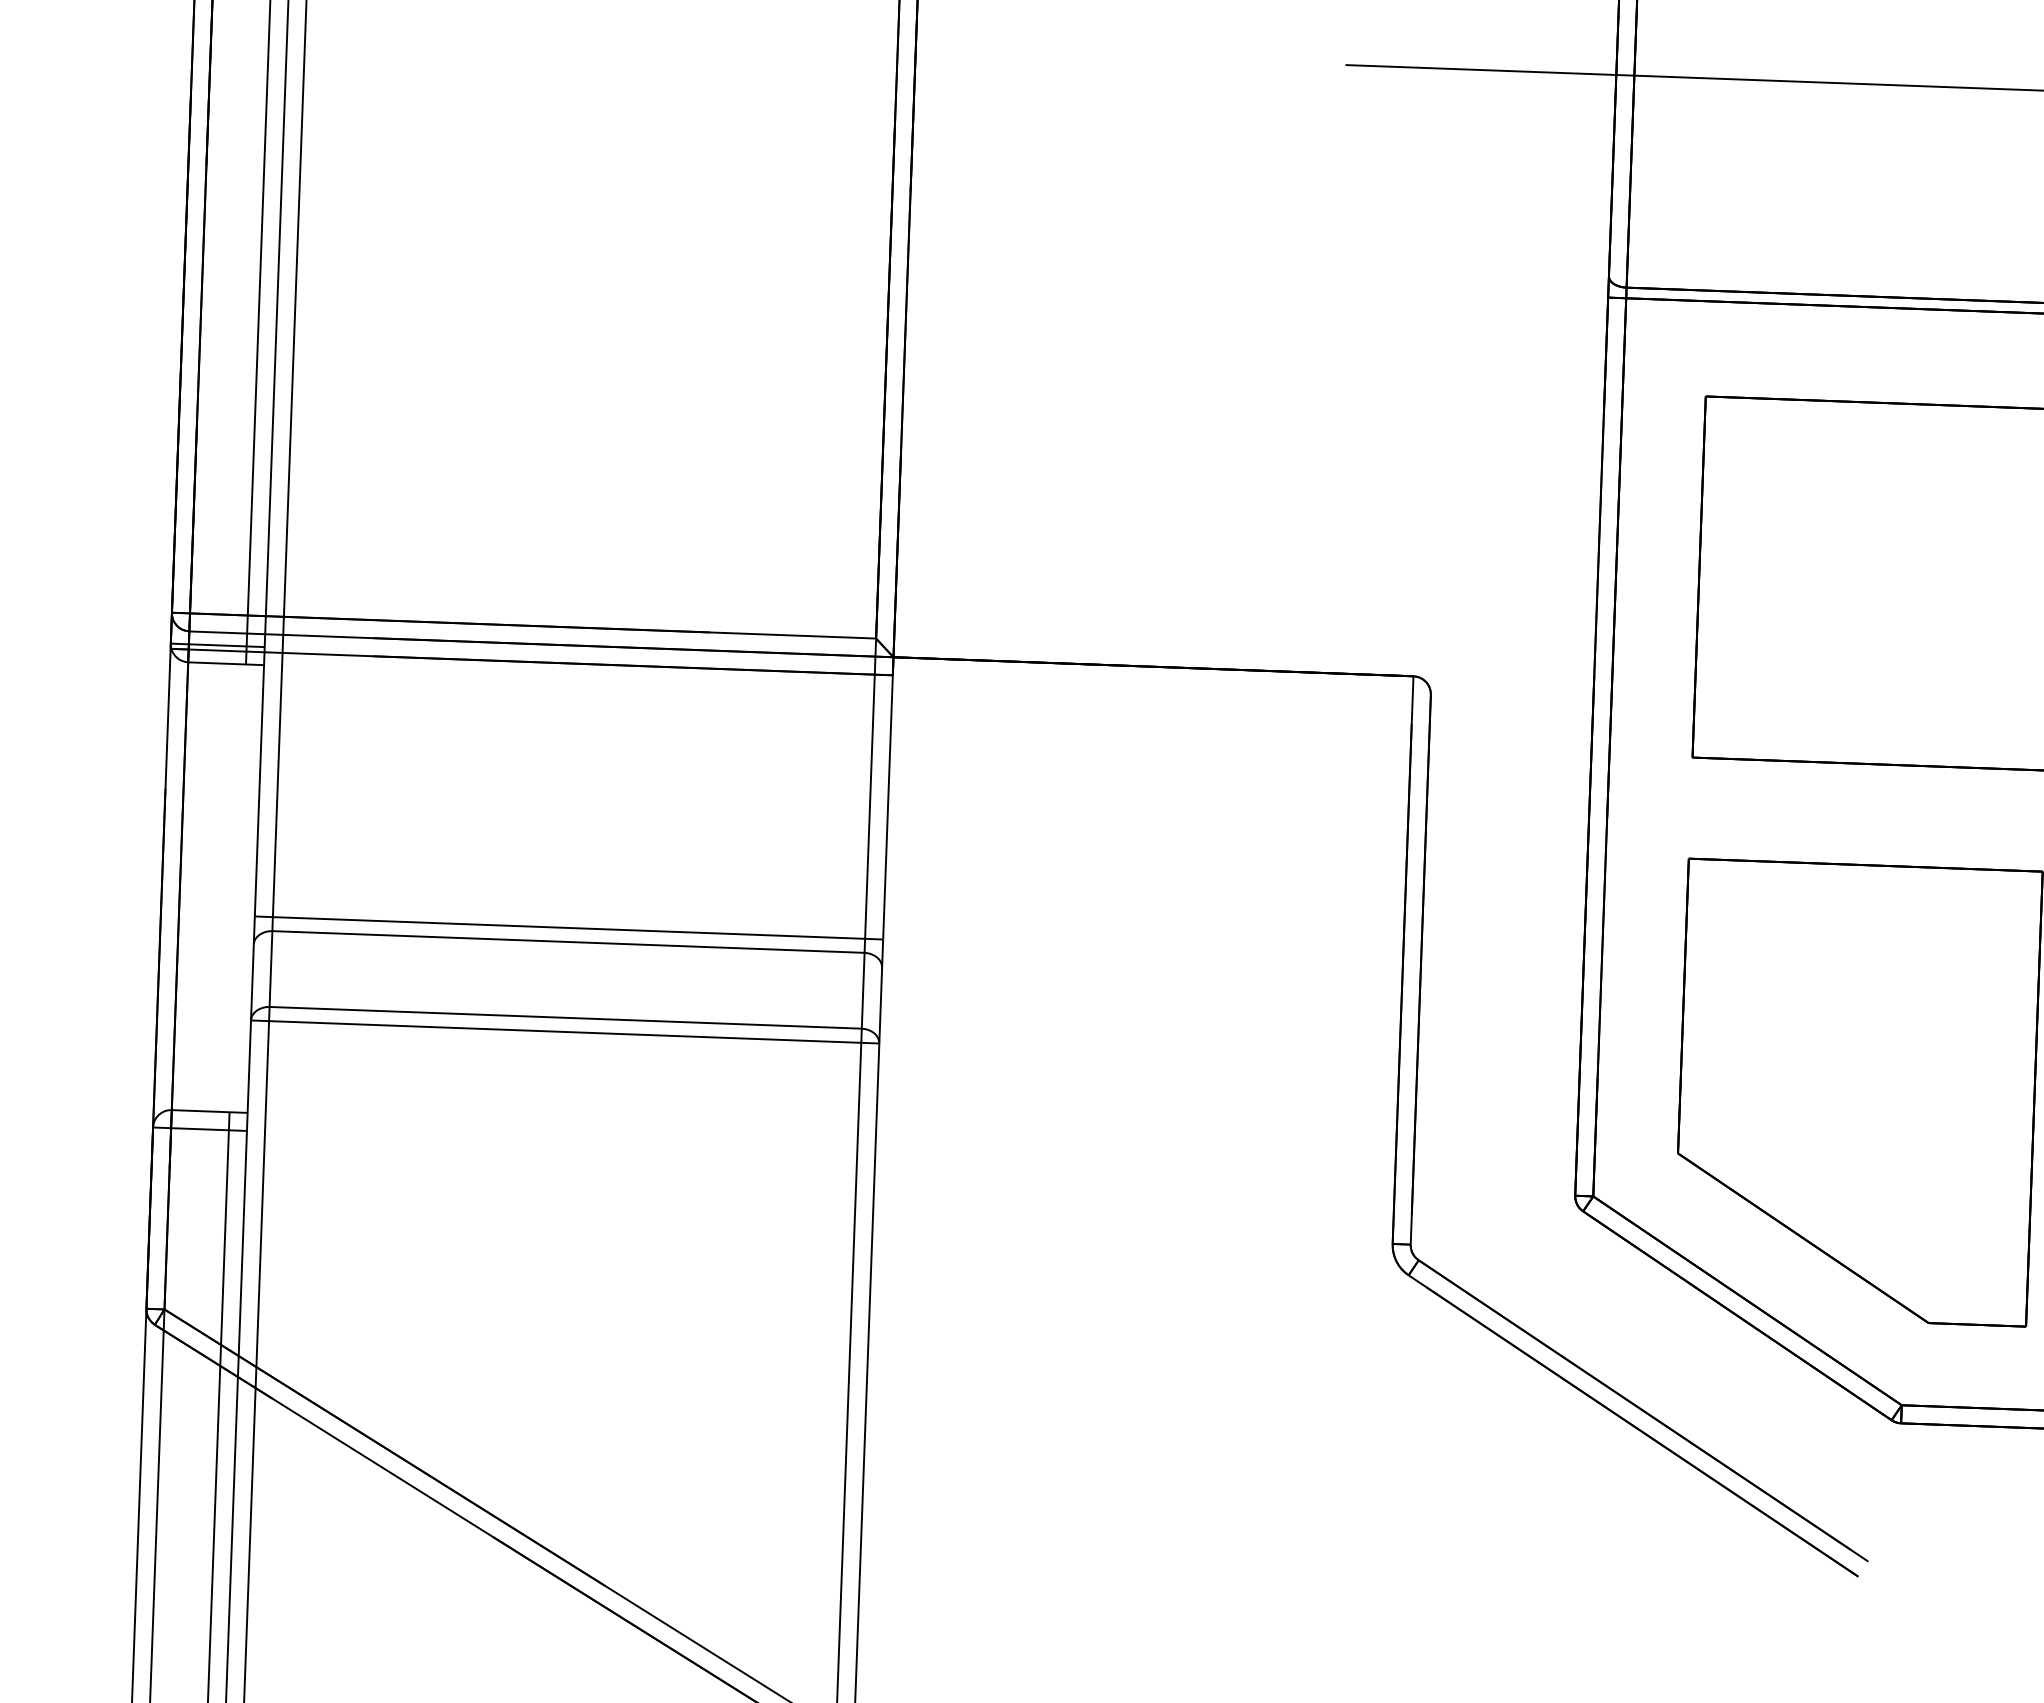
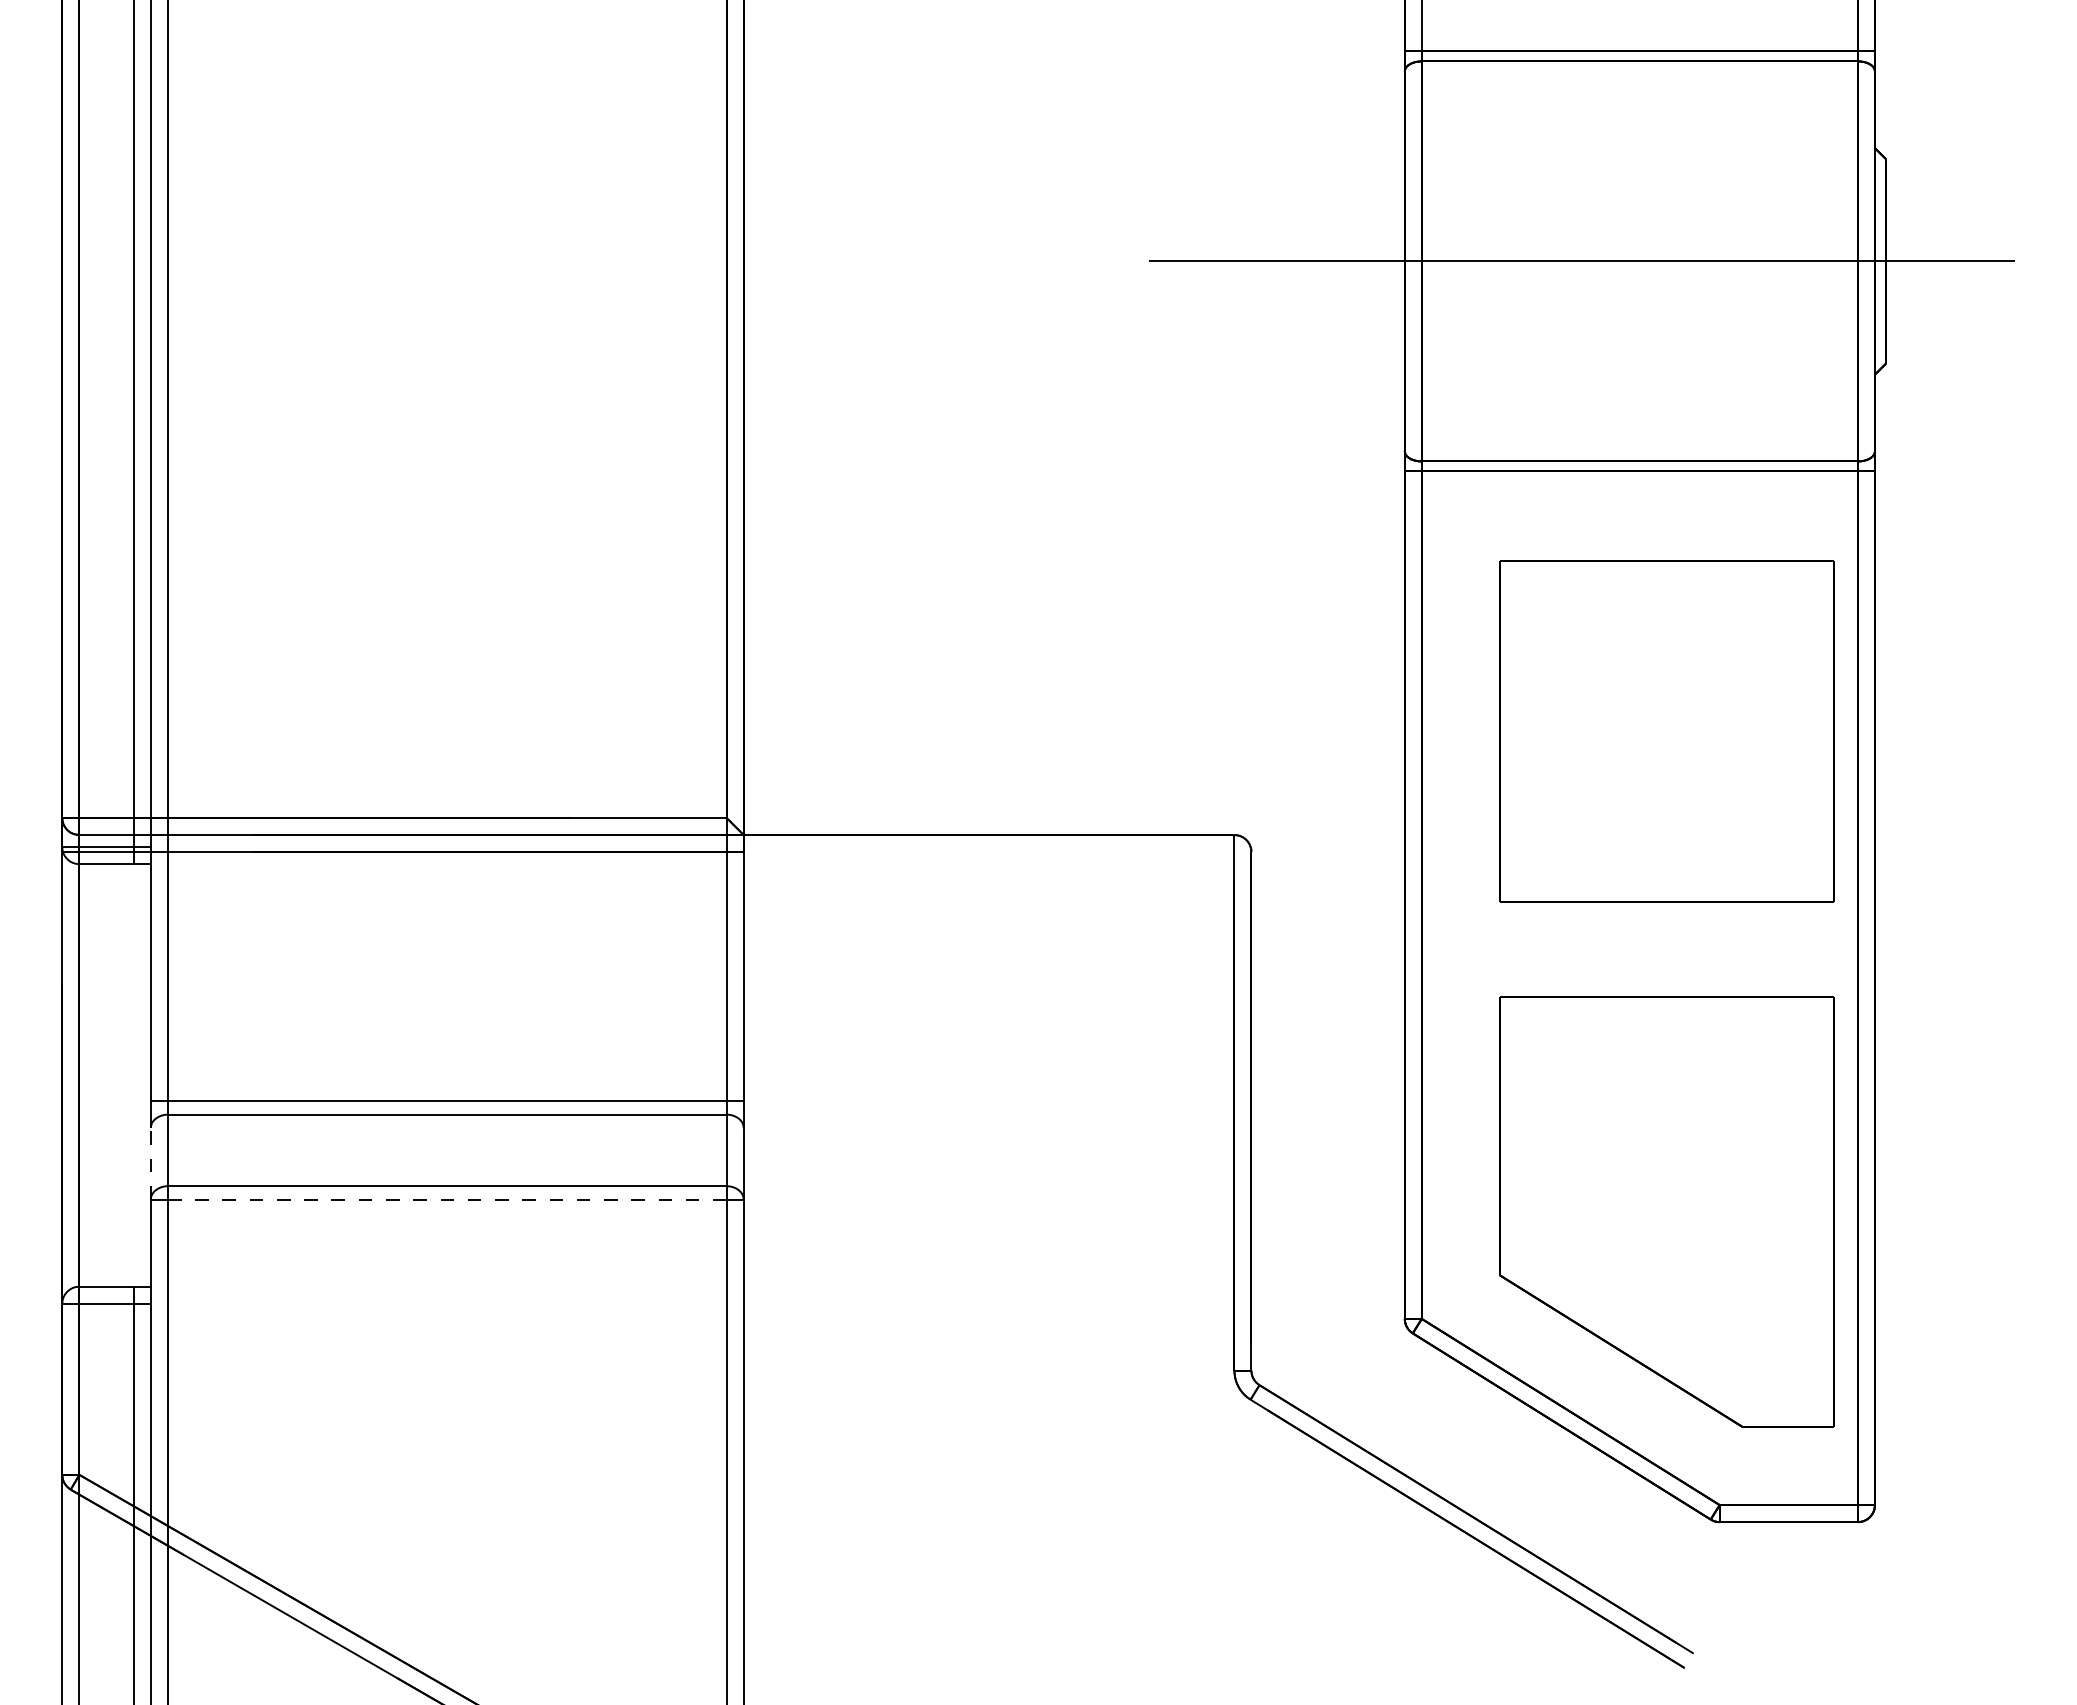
line: (252, 982) -> (150, 1163), solid -> dashed
line: (564, 1031) -> (446, 1199), solid -> dashed

